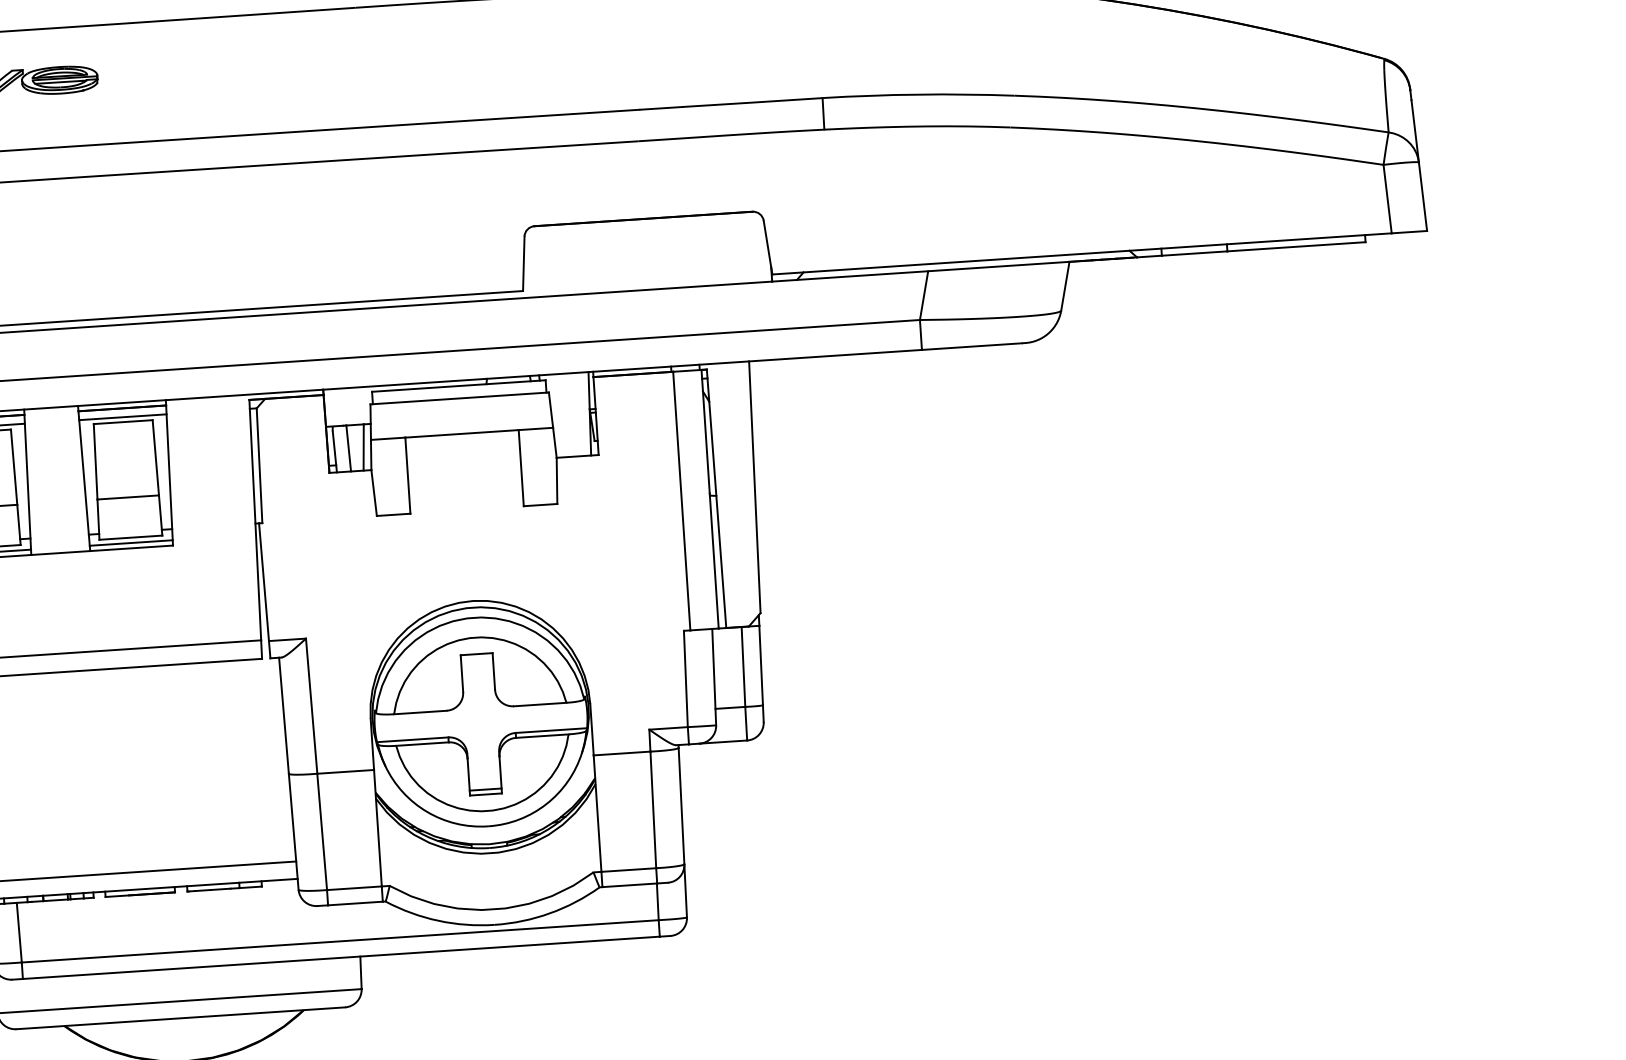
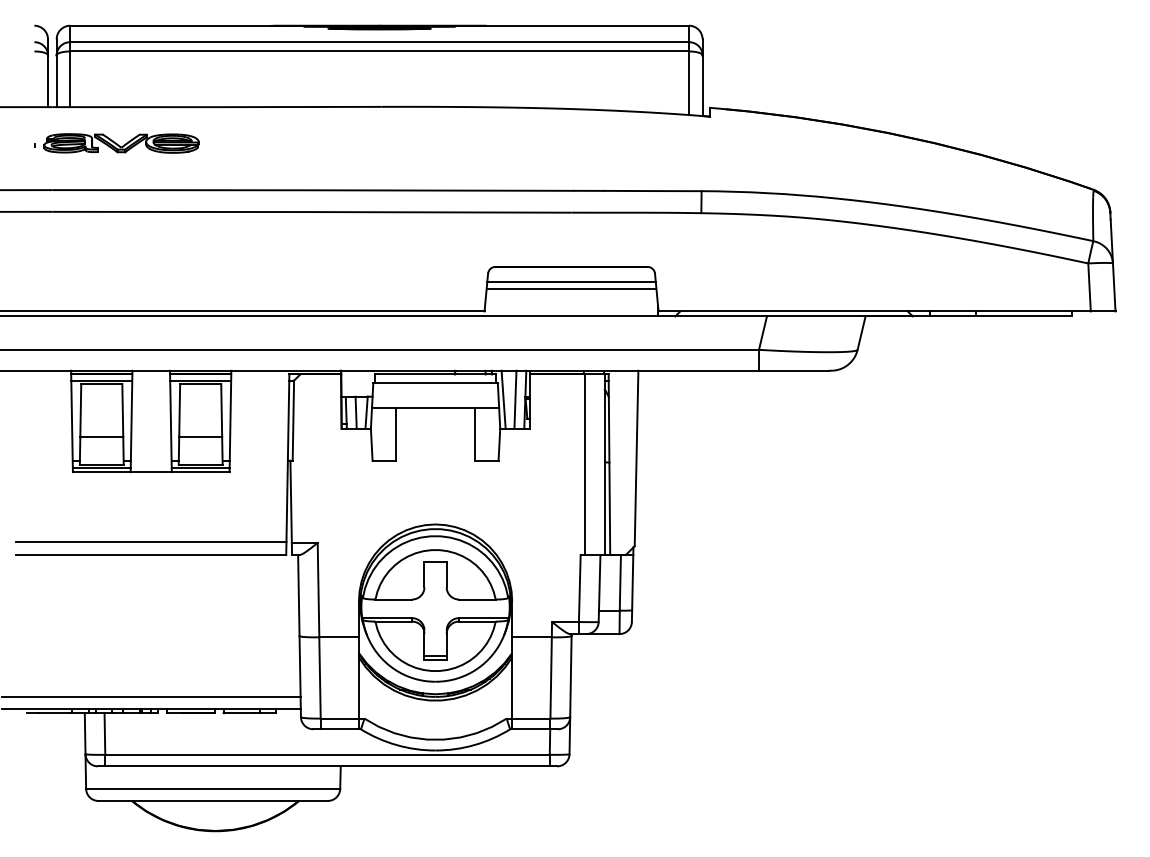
line: (644, 239) -> (571, 281), added
line: (645, 251) -> (571, 289), added
line: (575, 414) -> (515, 399), added
line: (558, 415) -> (503, 399), added

